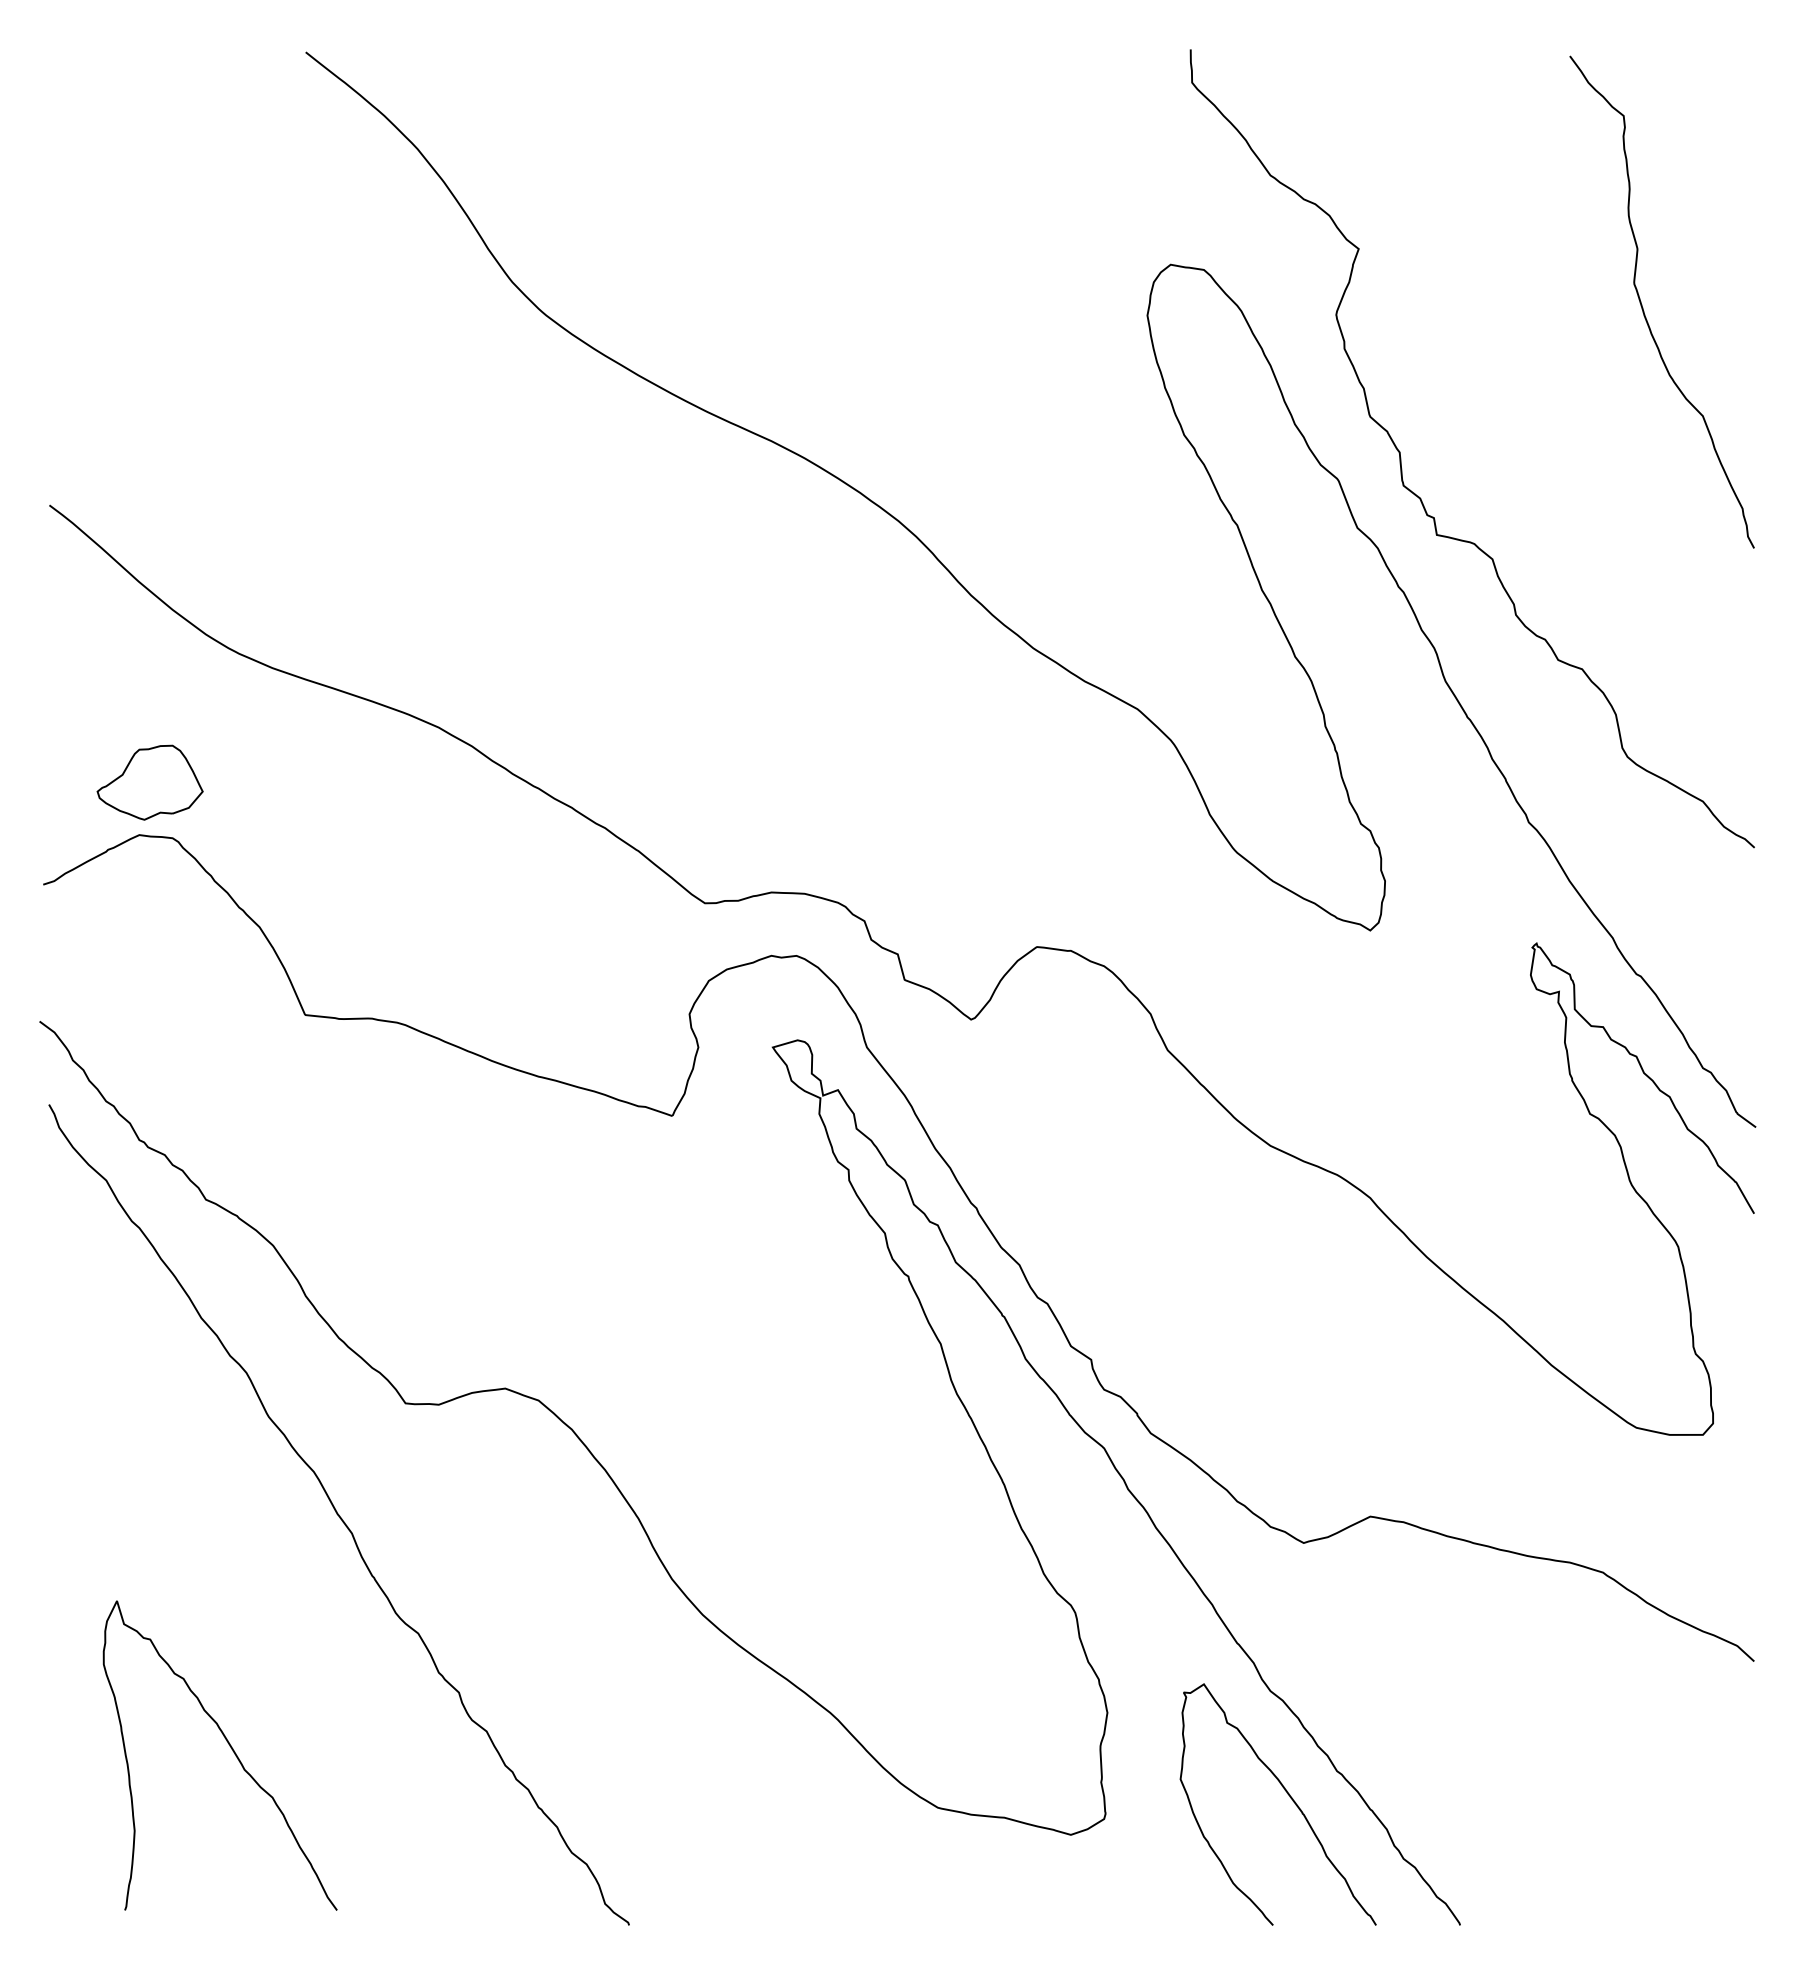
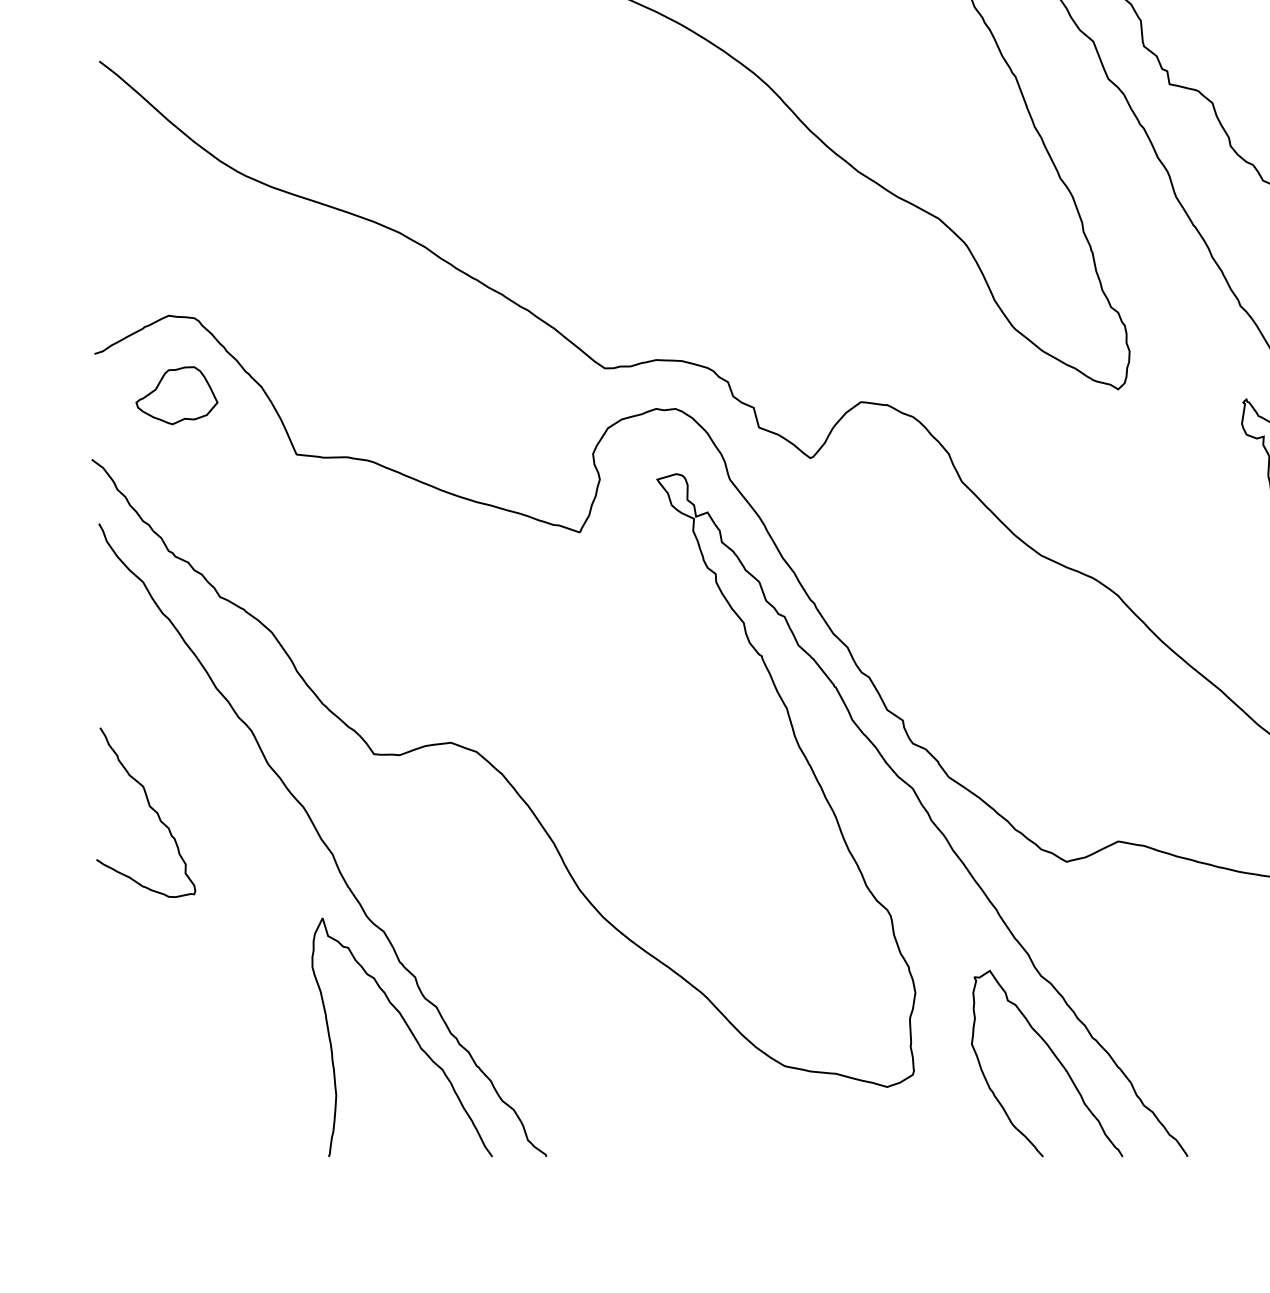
part: (149, 782) -> (176, 395), moved
curve: (115, 1472) -> (150, 807), added
curve: (231, 1749) -> (410, 1032), moved

